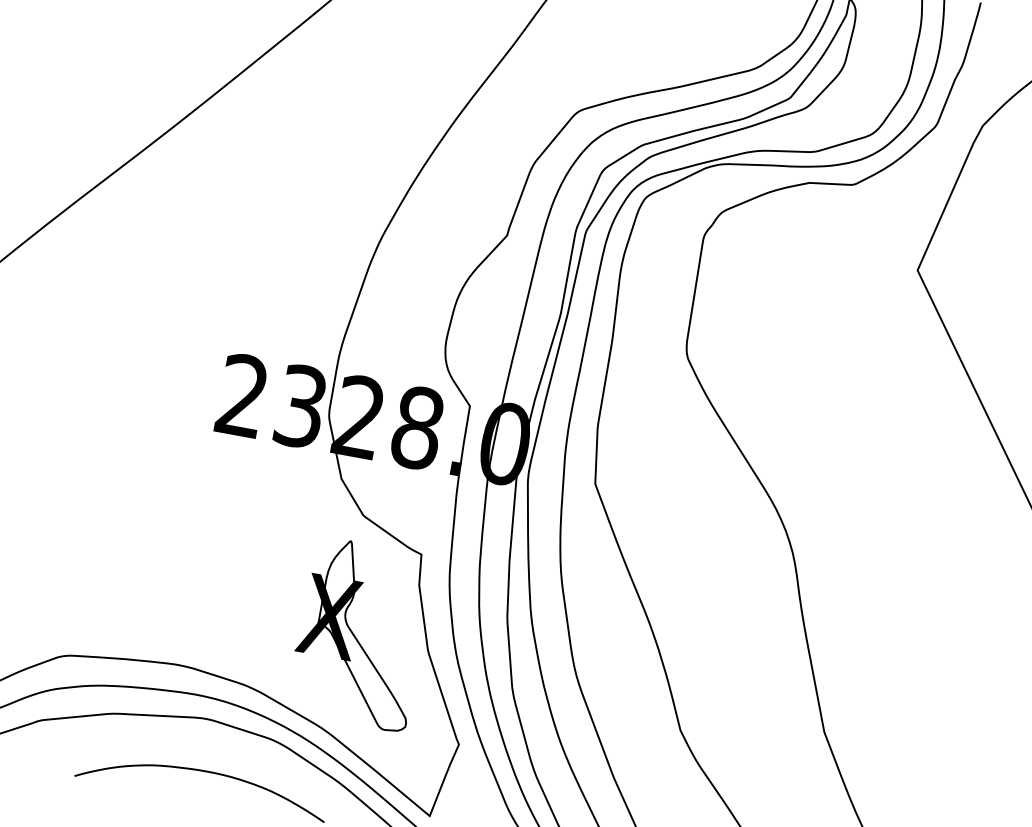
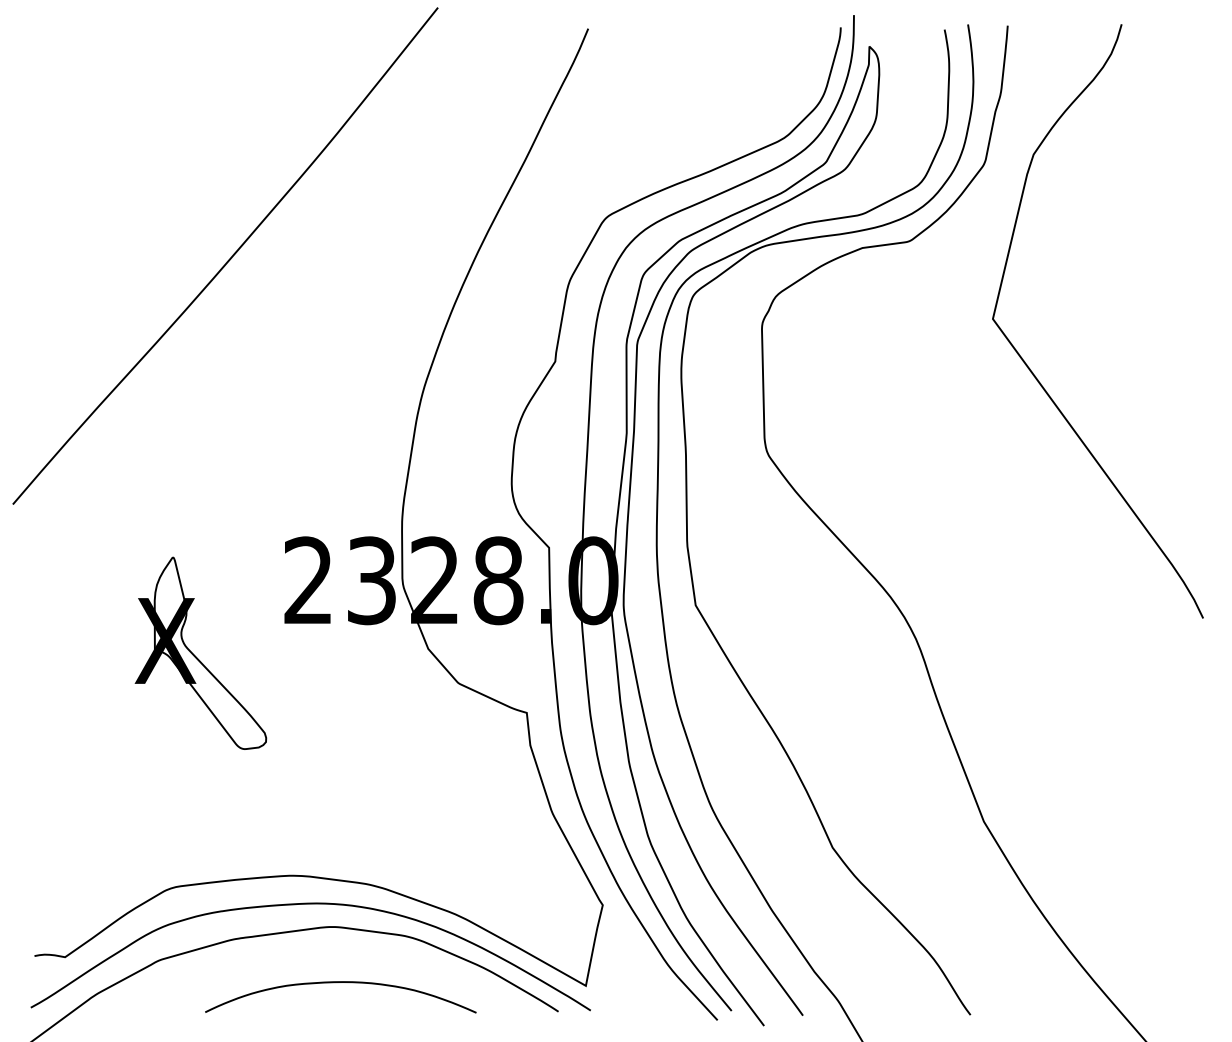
part: (360, 633) -> (200, 652), moved

